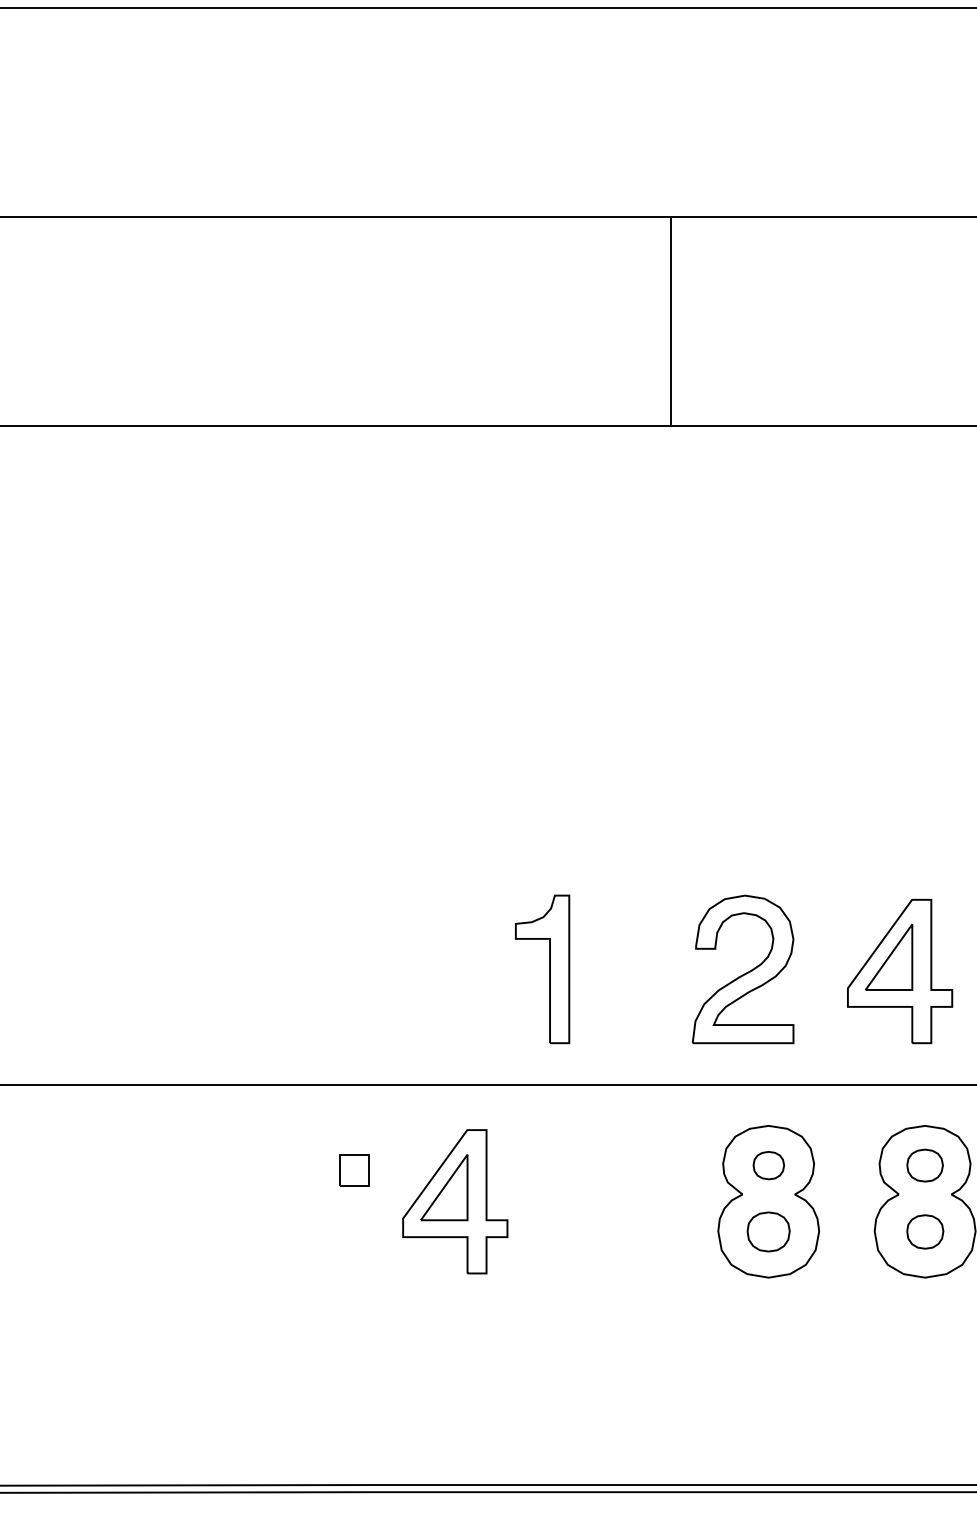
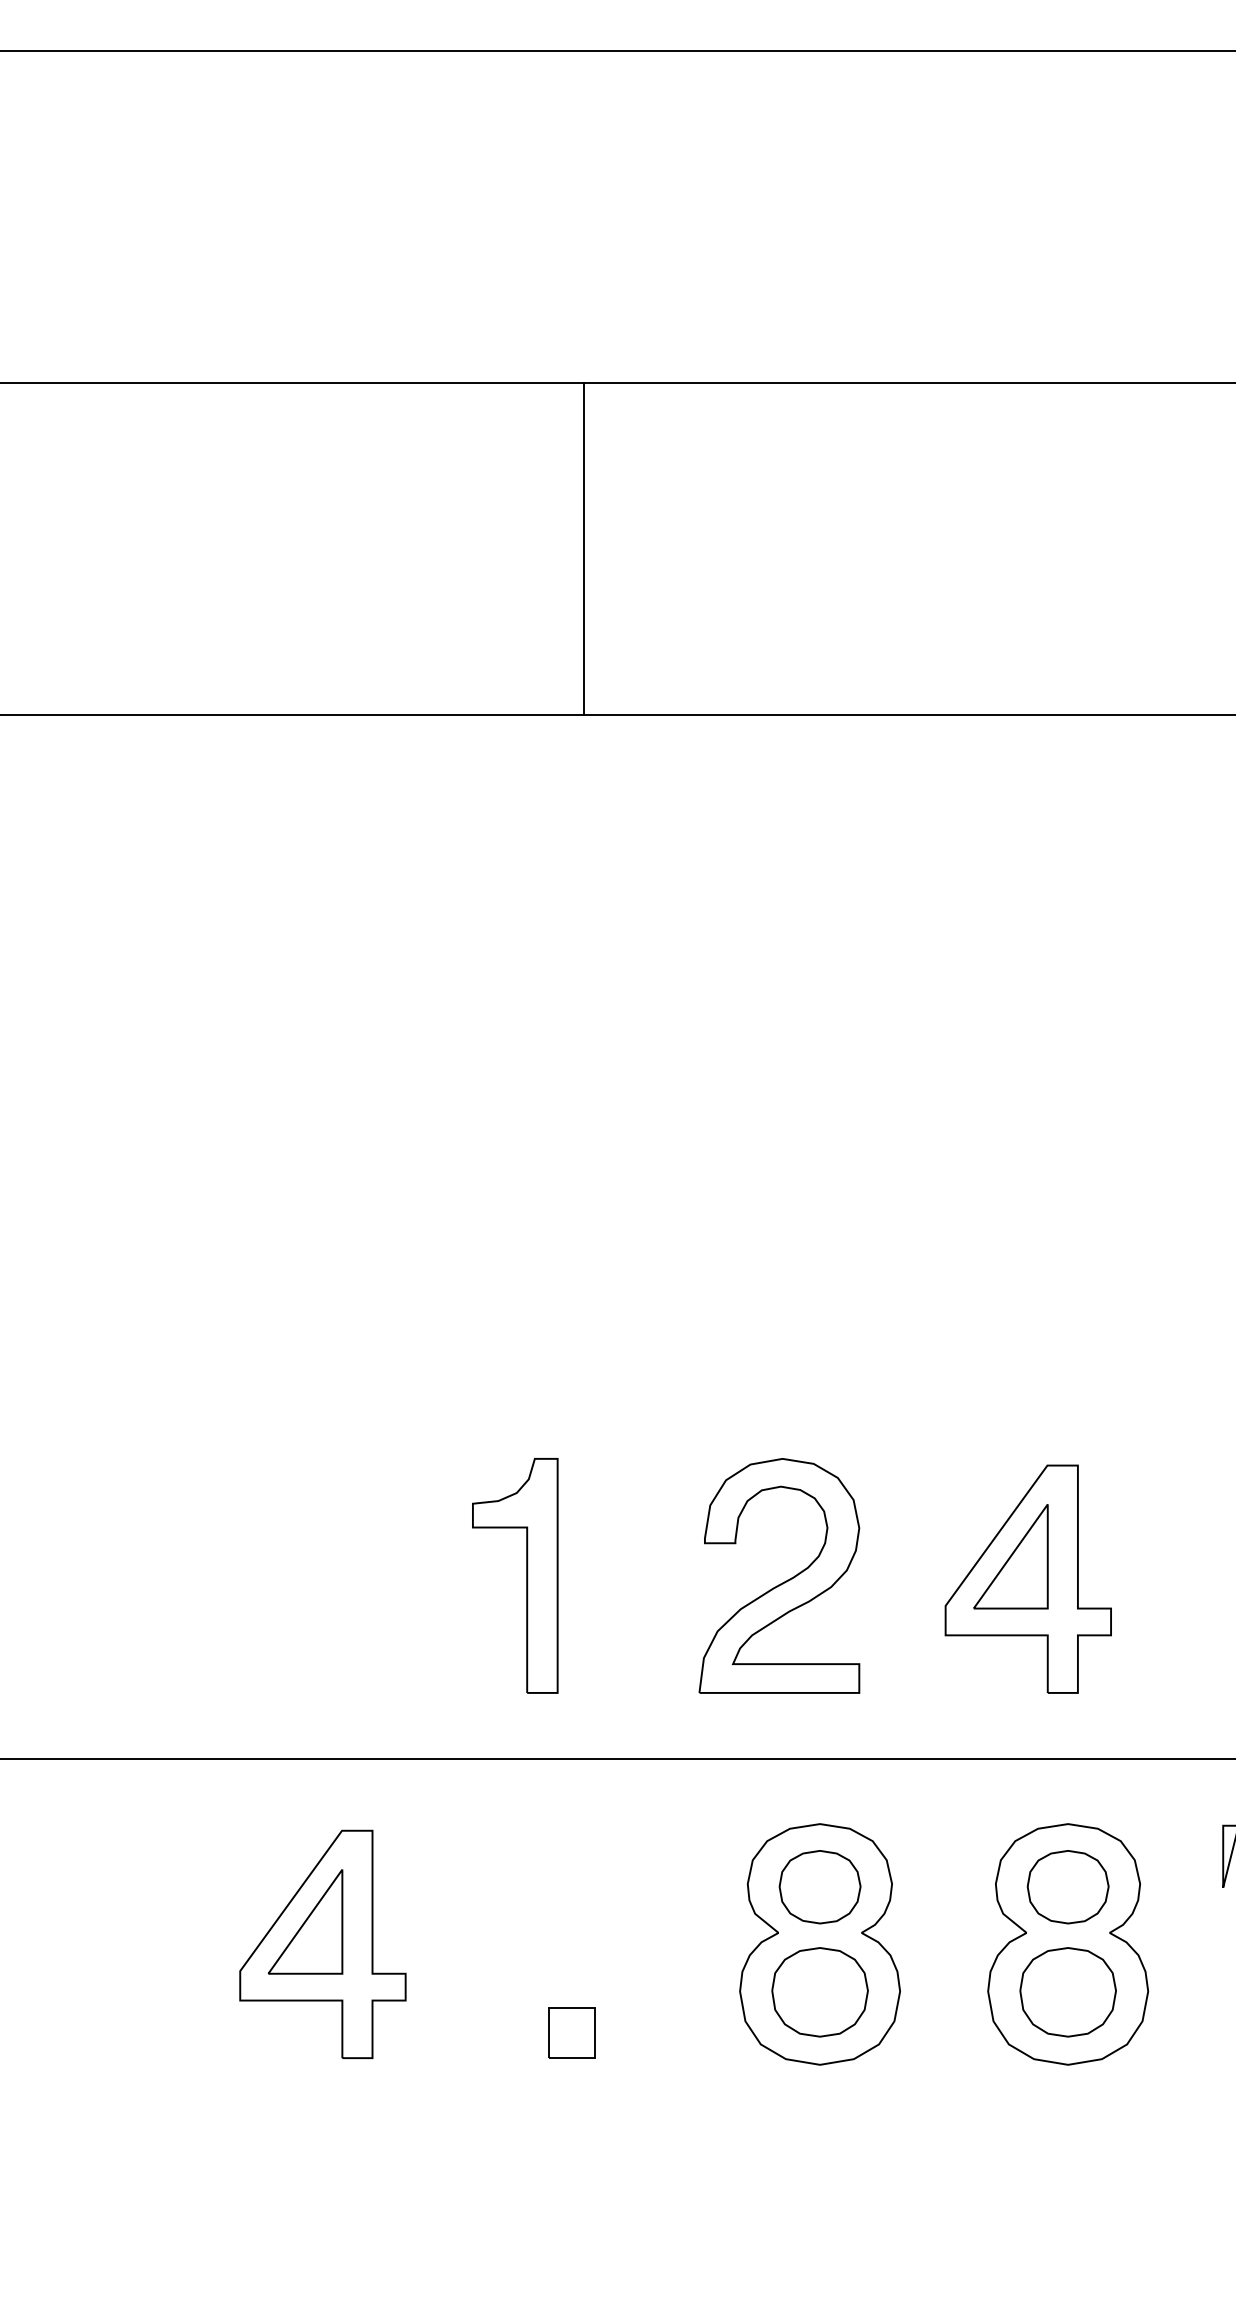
line: (670, 321) -> (583, 548), moved
part: (549, 969) -> (526, 1576), moved
part: (768, 1165) -> (819, 1886), size x1.67
part: (924, 1165) -> (1067, 1886), size x1.43
part: (354, 1170) -> (572, 2032), moved
part: (768, 1231) -> (819, 1991), size x1.43
part: (925, 1231) -> (1068, 1991), size x1.67

